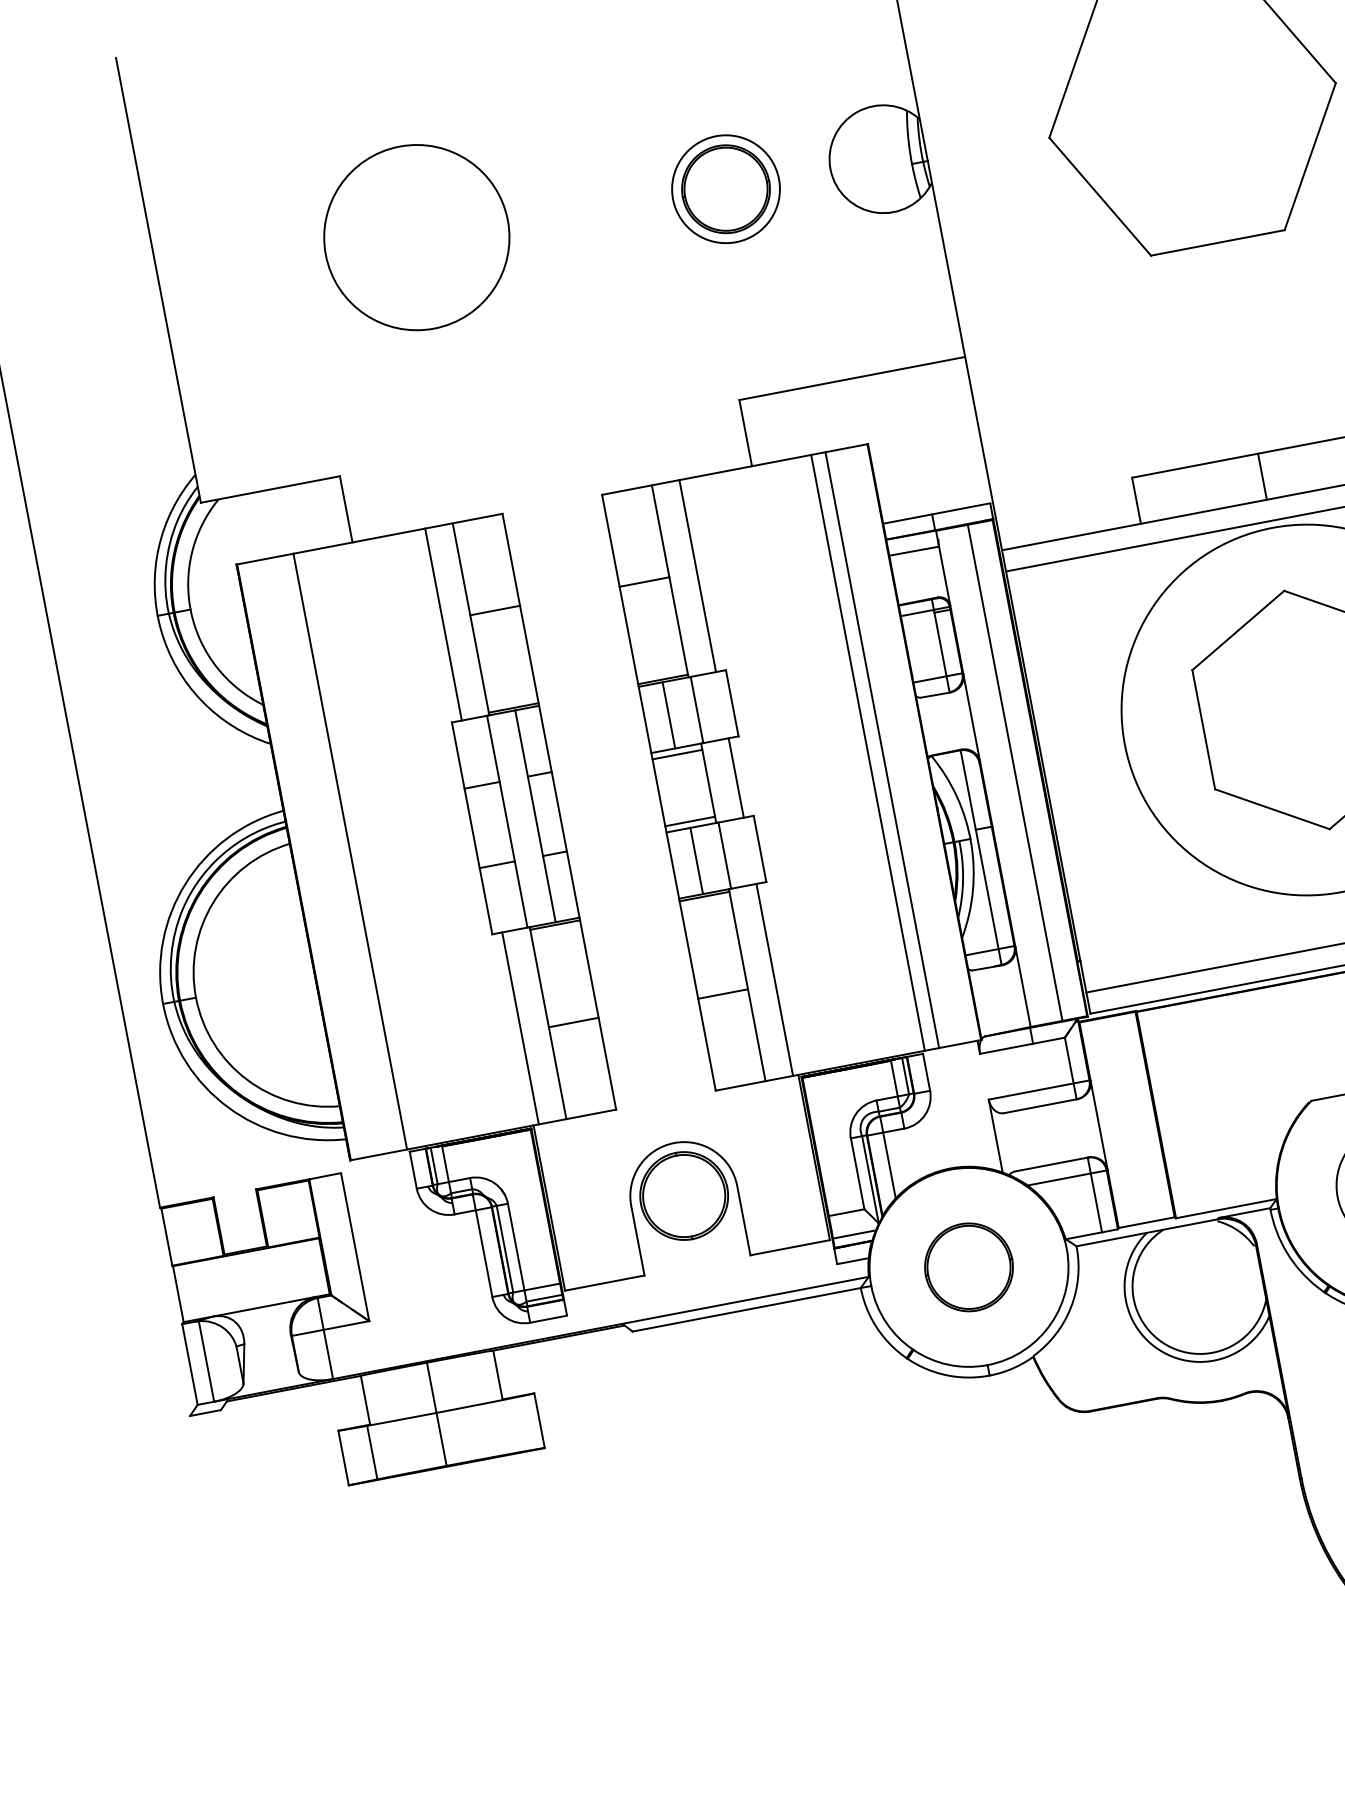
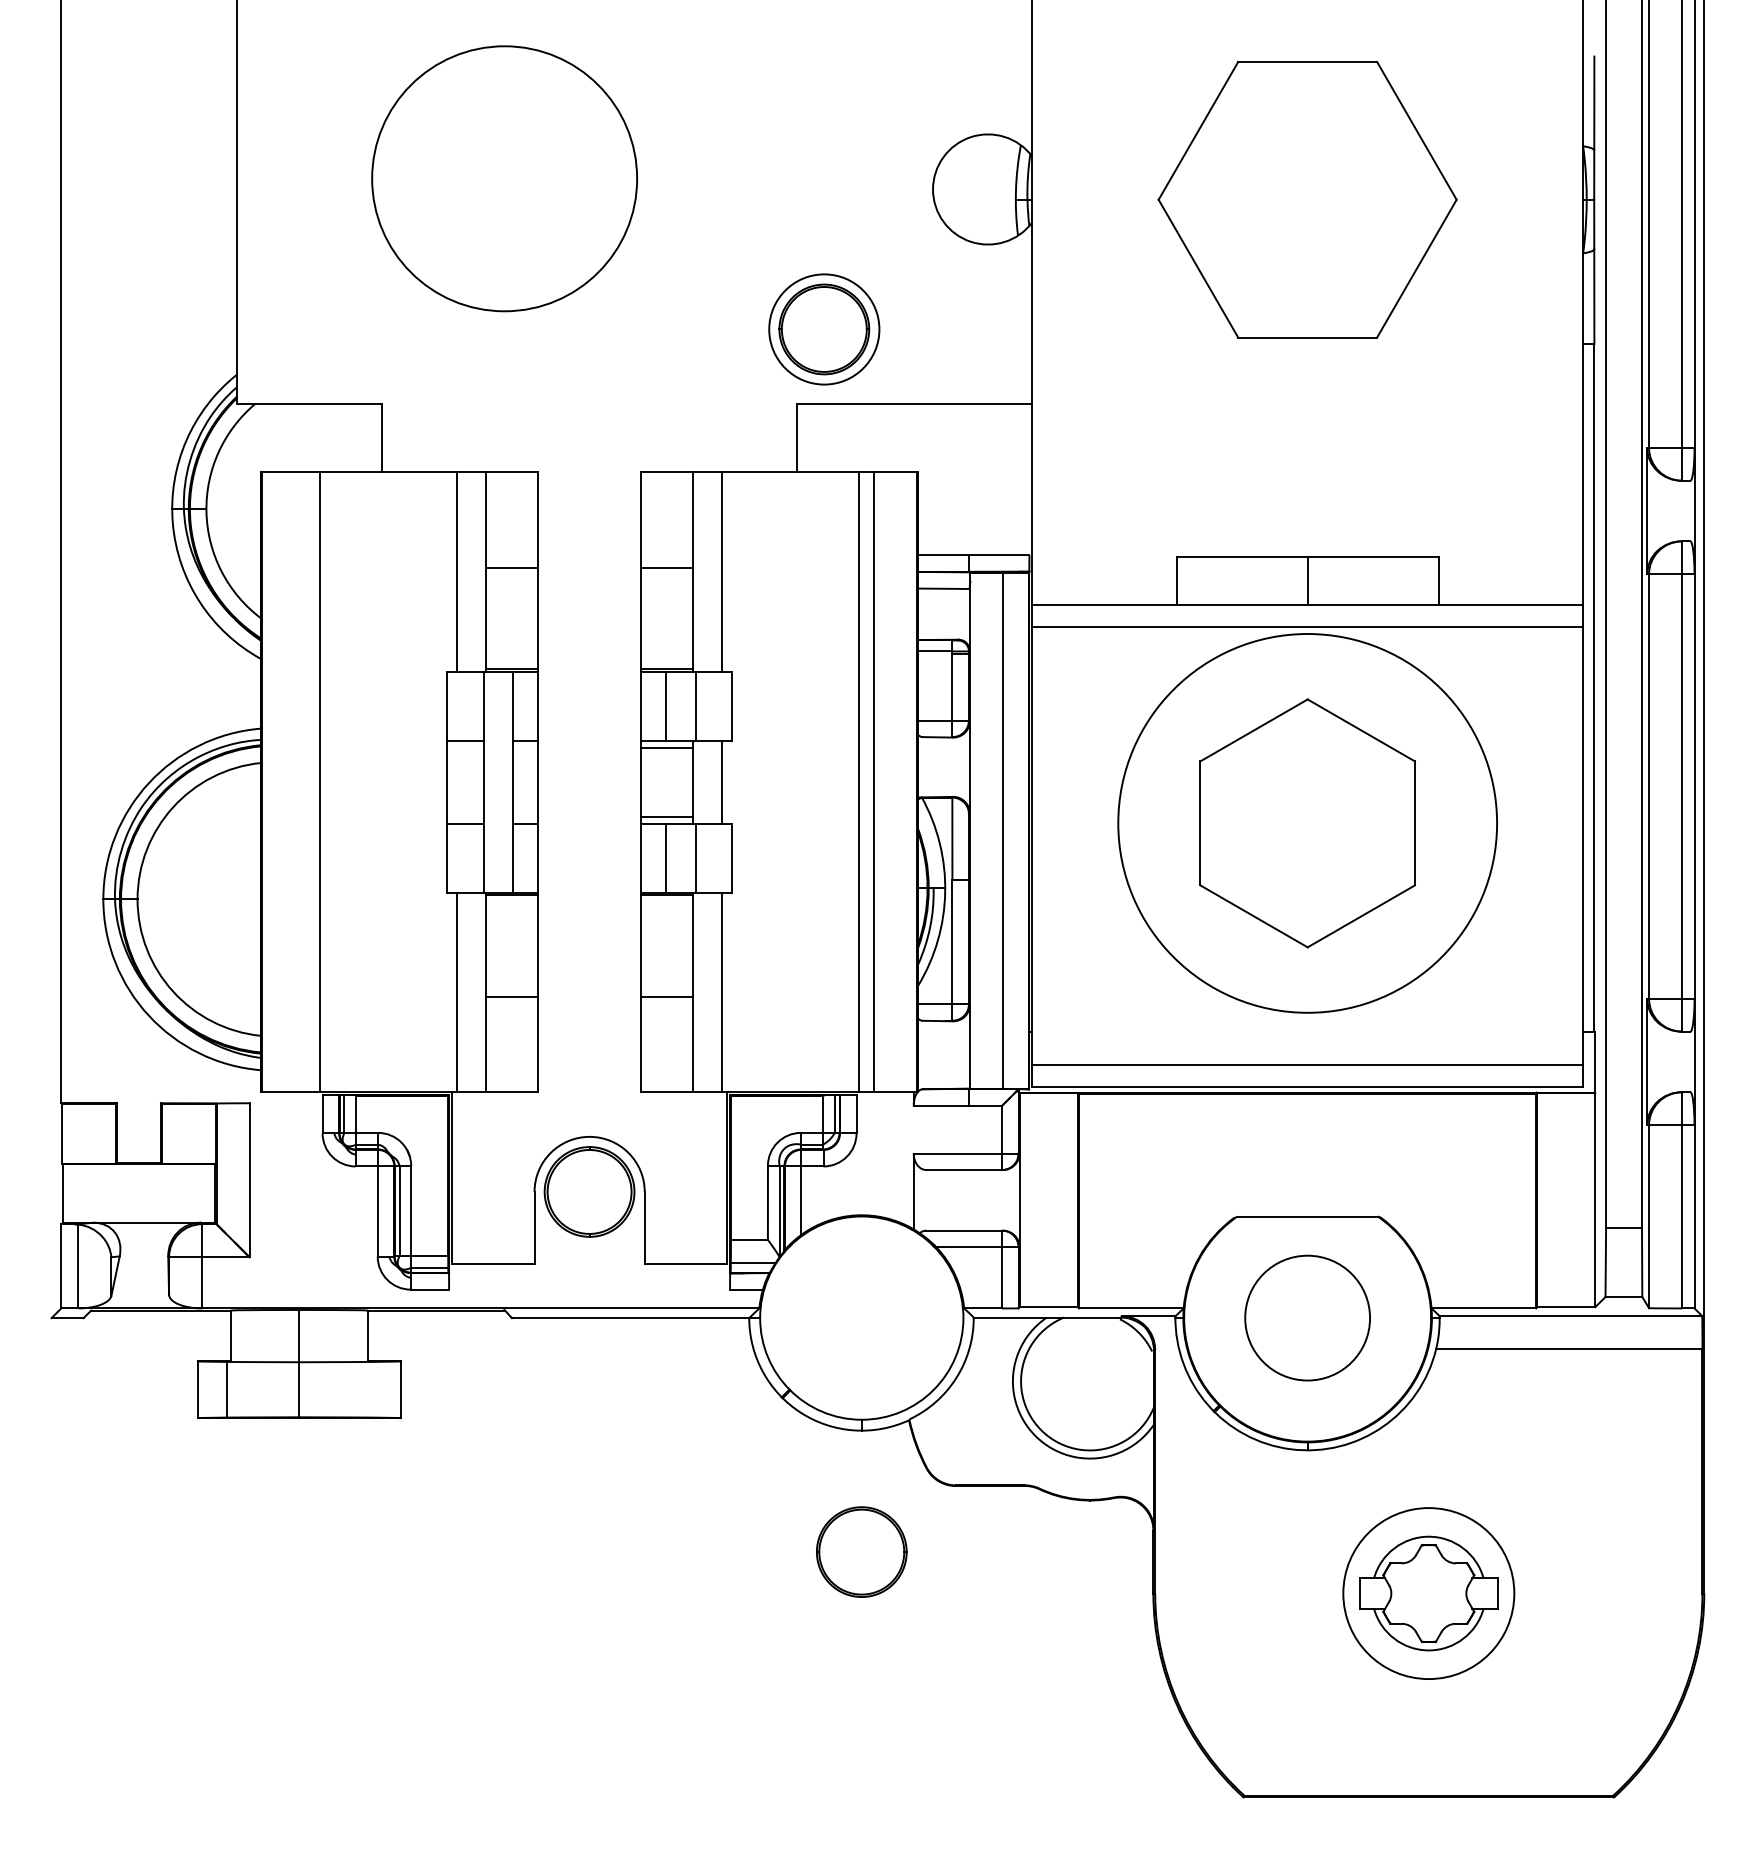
part: (726, 189) -> (824, 329), moved
circle: (416, 237) -> (504, 178), size x1.4
part: (968, 1266) -> (861, 1551), moved

